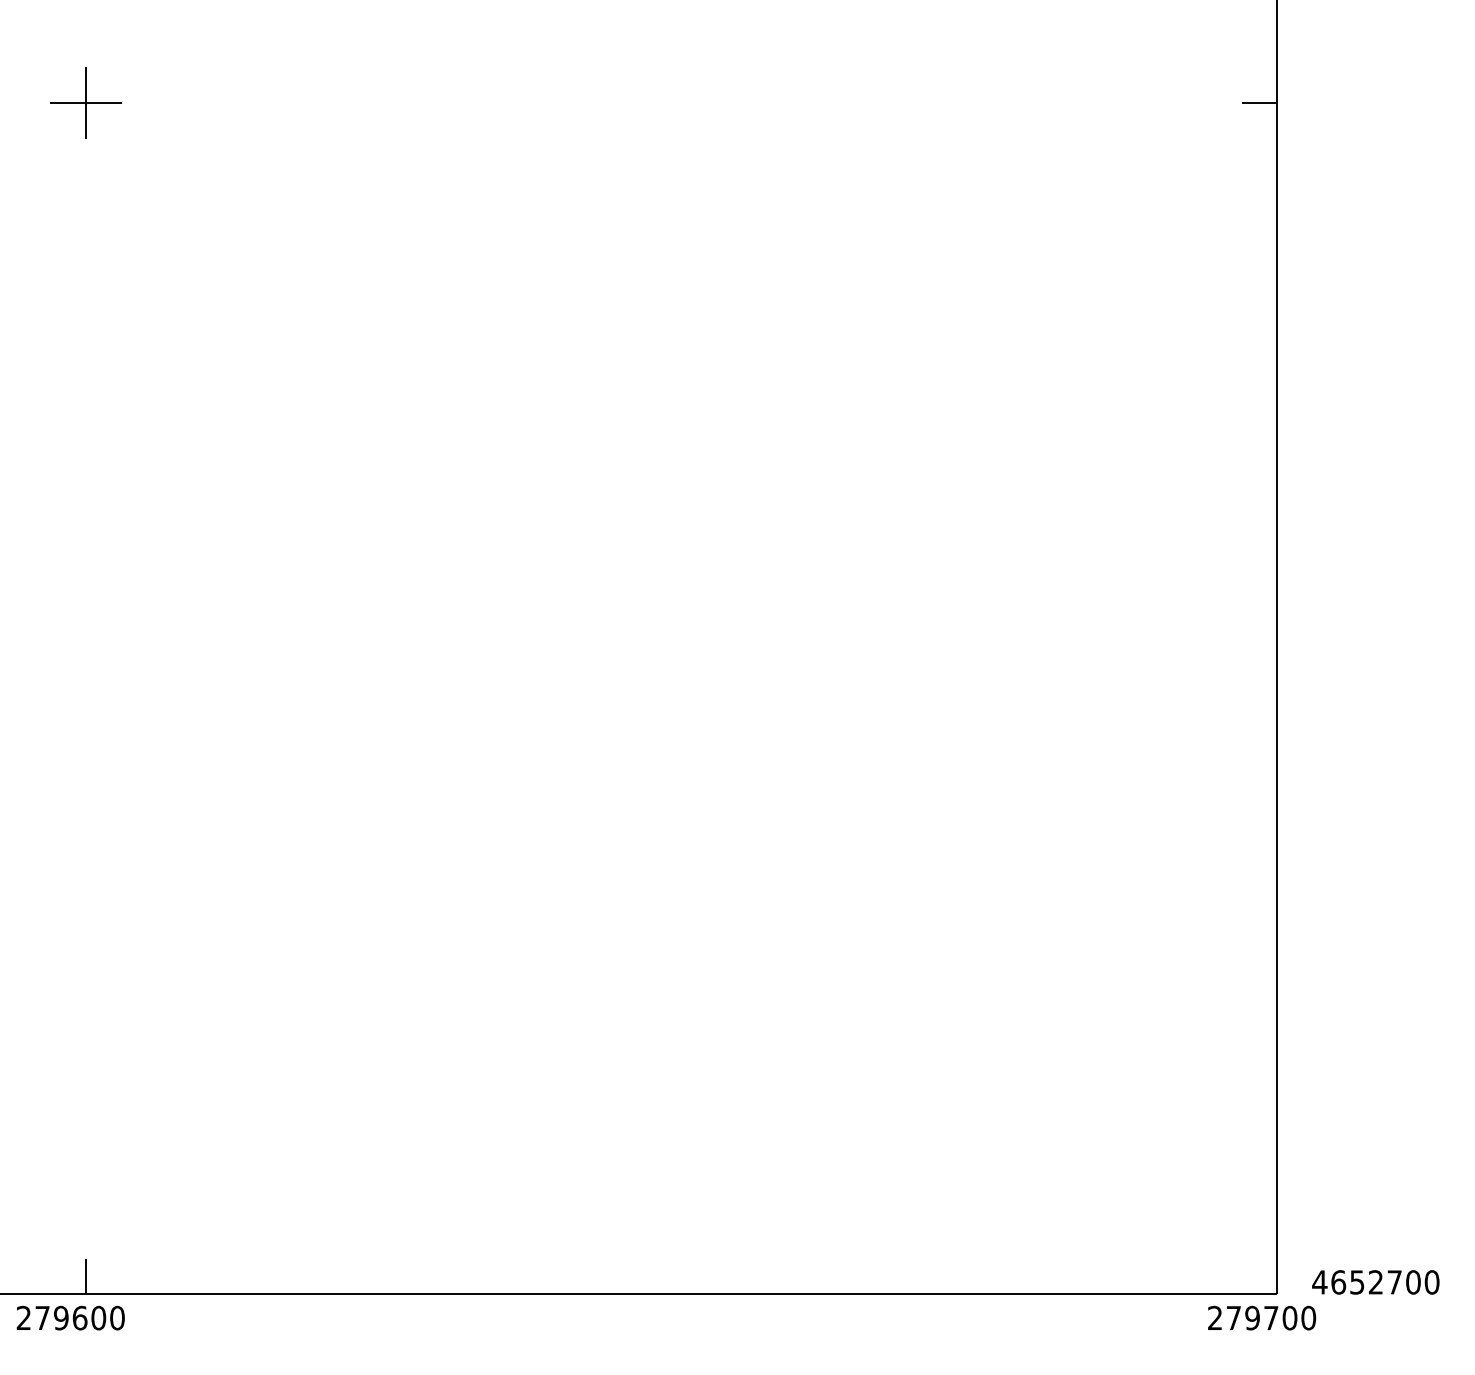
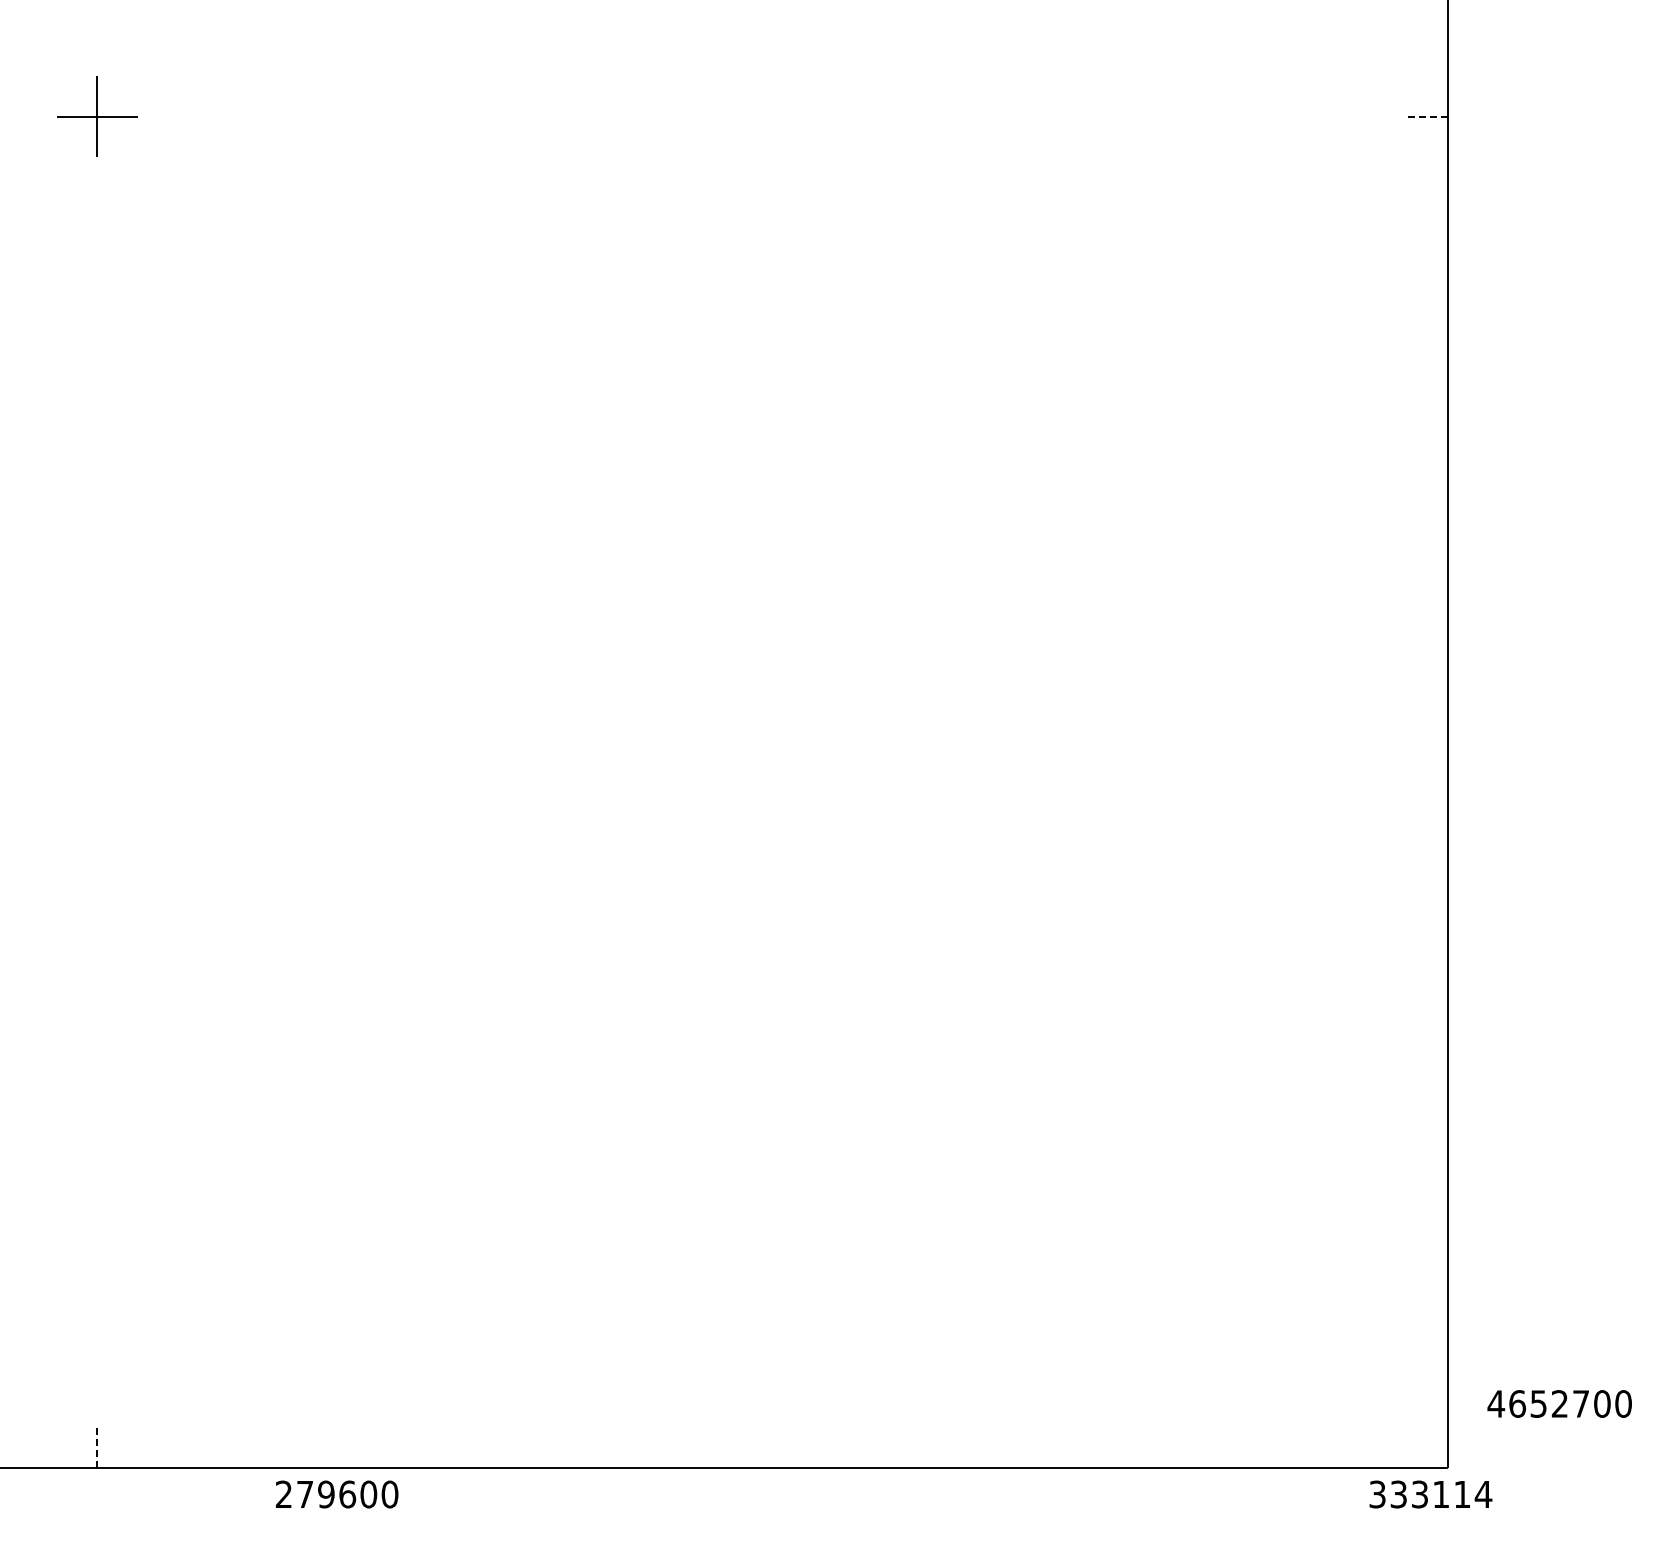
line: (1259, 102) -> (1427, 116), solid -> dashed
line: (86, 1275) -> (97, 1446), solid -> dashed
text: (1375, 1281) -> (1559, 1403), moved
text: (71, 1318) -> (337, 1494), moved
text: (1261, 1318) -> (1430, 1494), 279700 -> 333114

